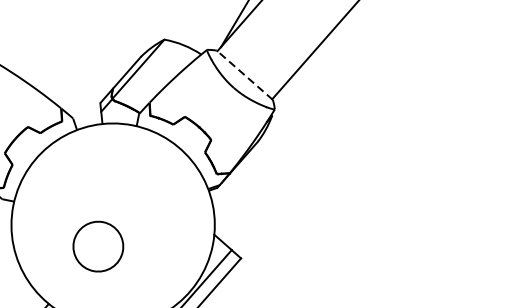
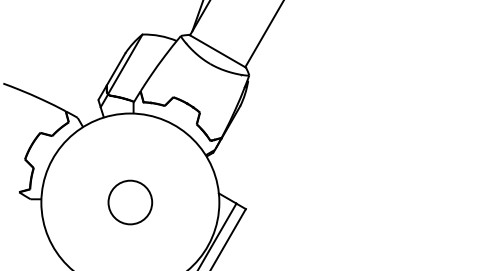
line: (244, 75) -> (217, 51), dashed -> solid
circle: (98, 246) -> (130, 202), moved

